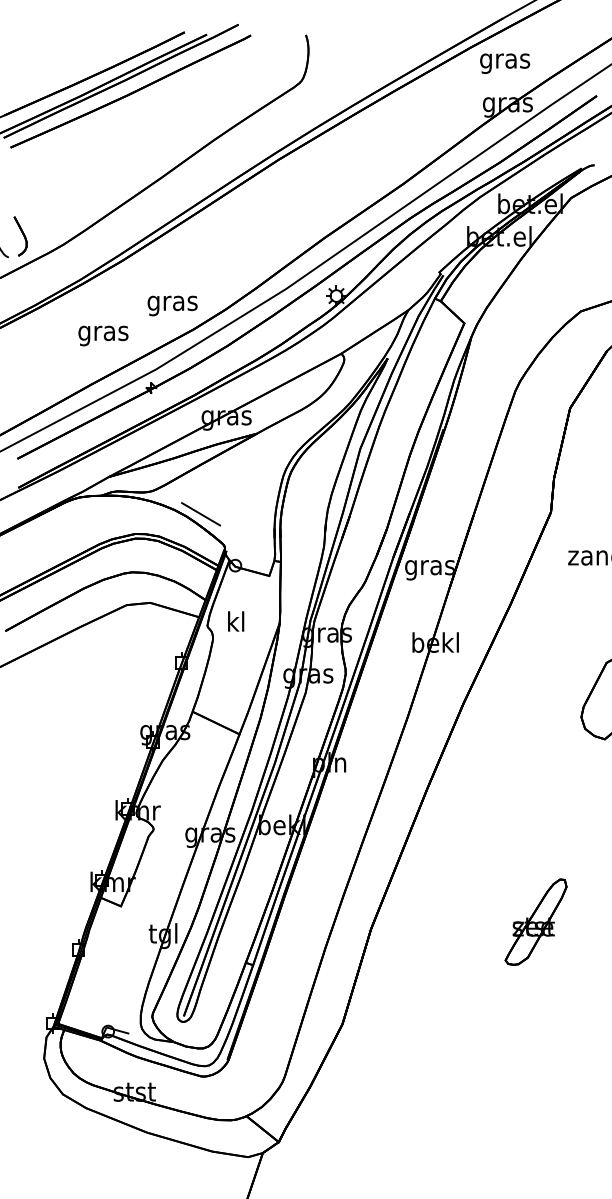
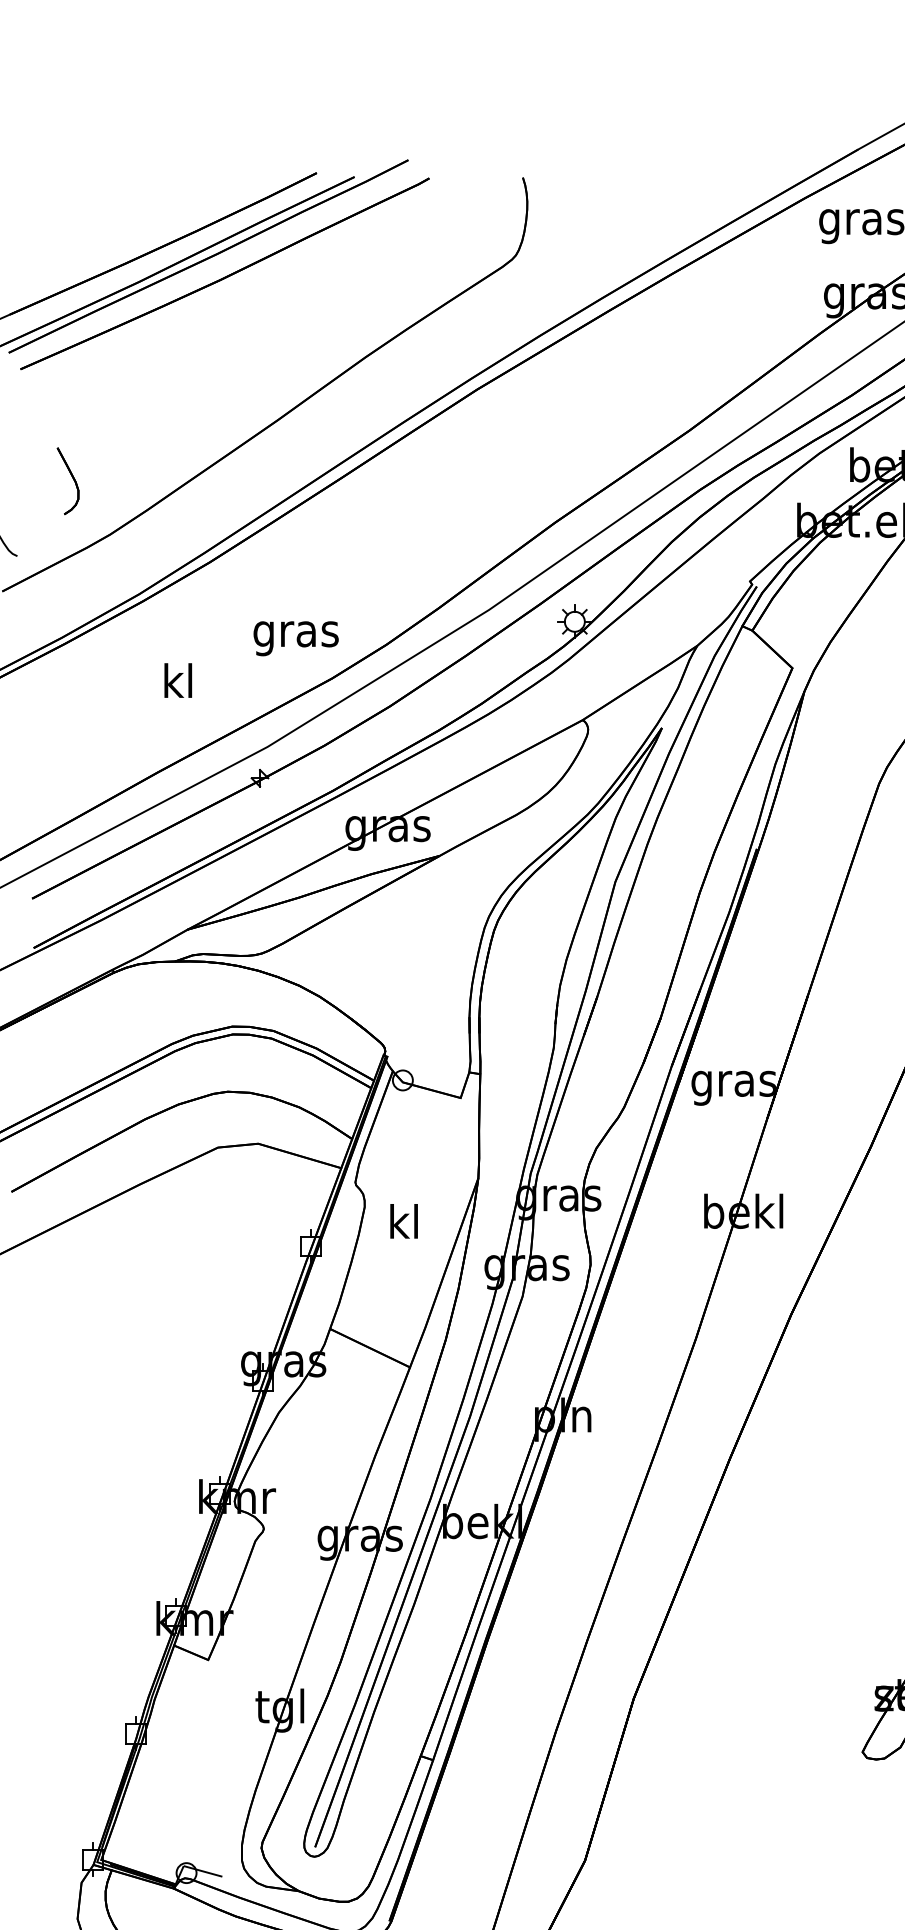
part: (20, 236) -> (67, 481), moved
text: (103, 333) -> (178, 685), gras -> kl
line: (201, 514) -> (345, 993), removed
text: (236, 621) -> (404, 1221), moved

